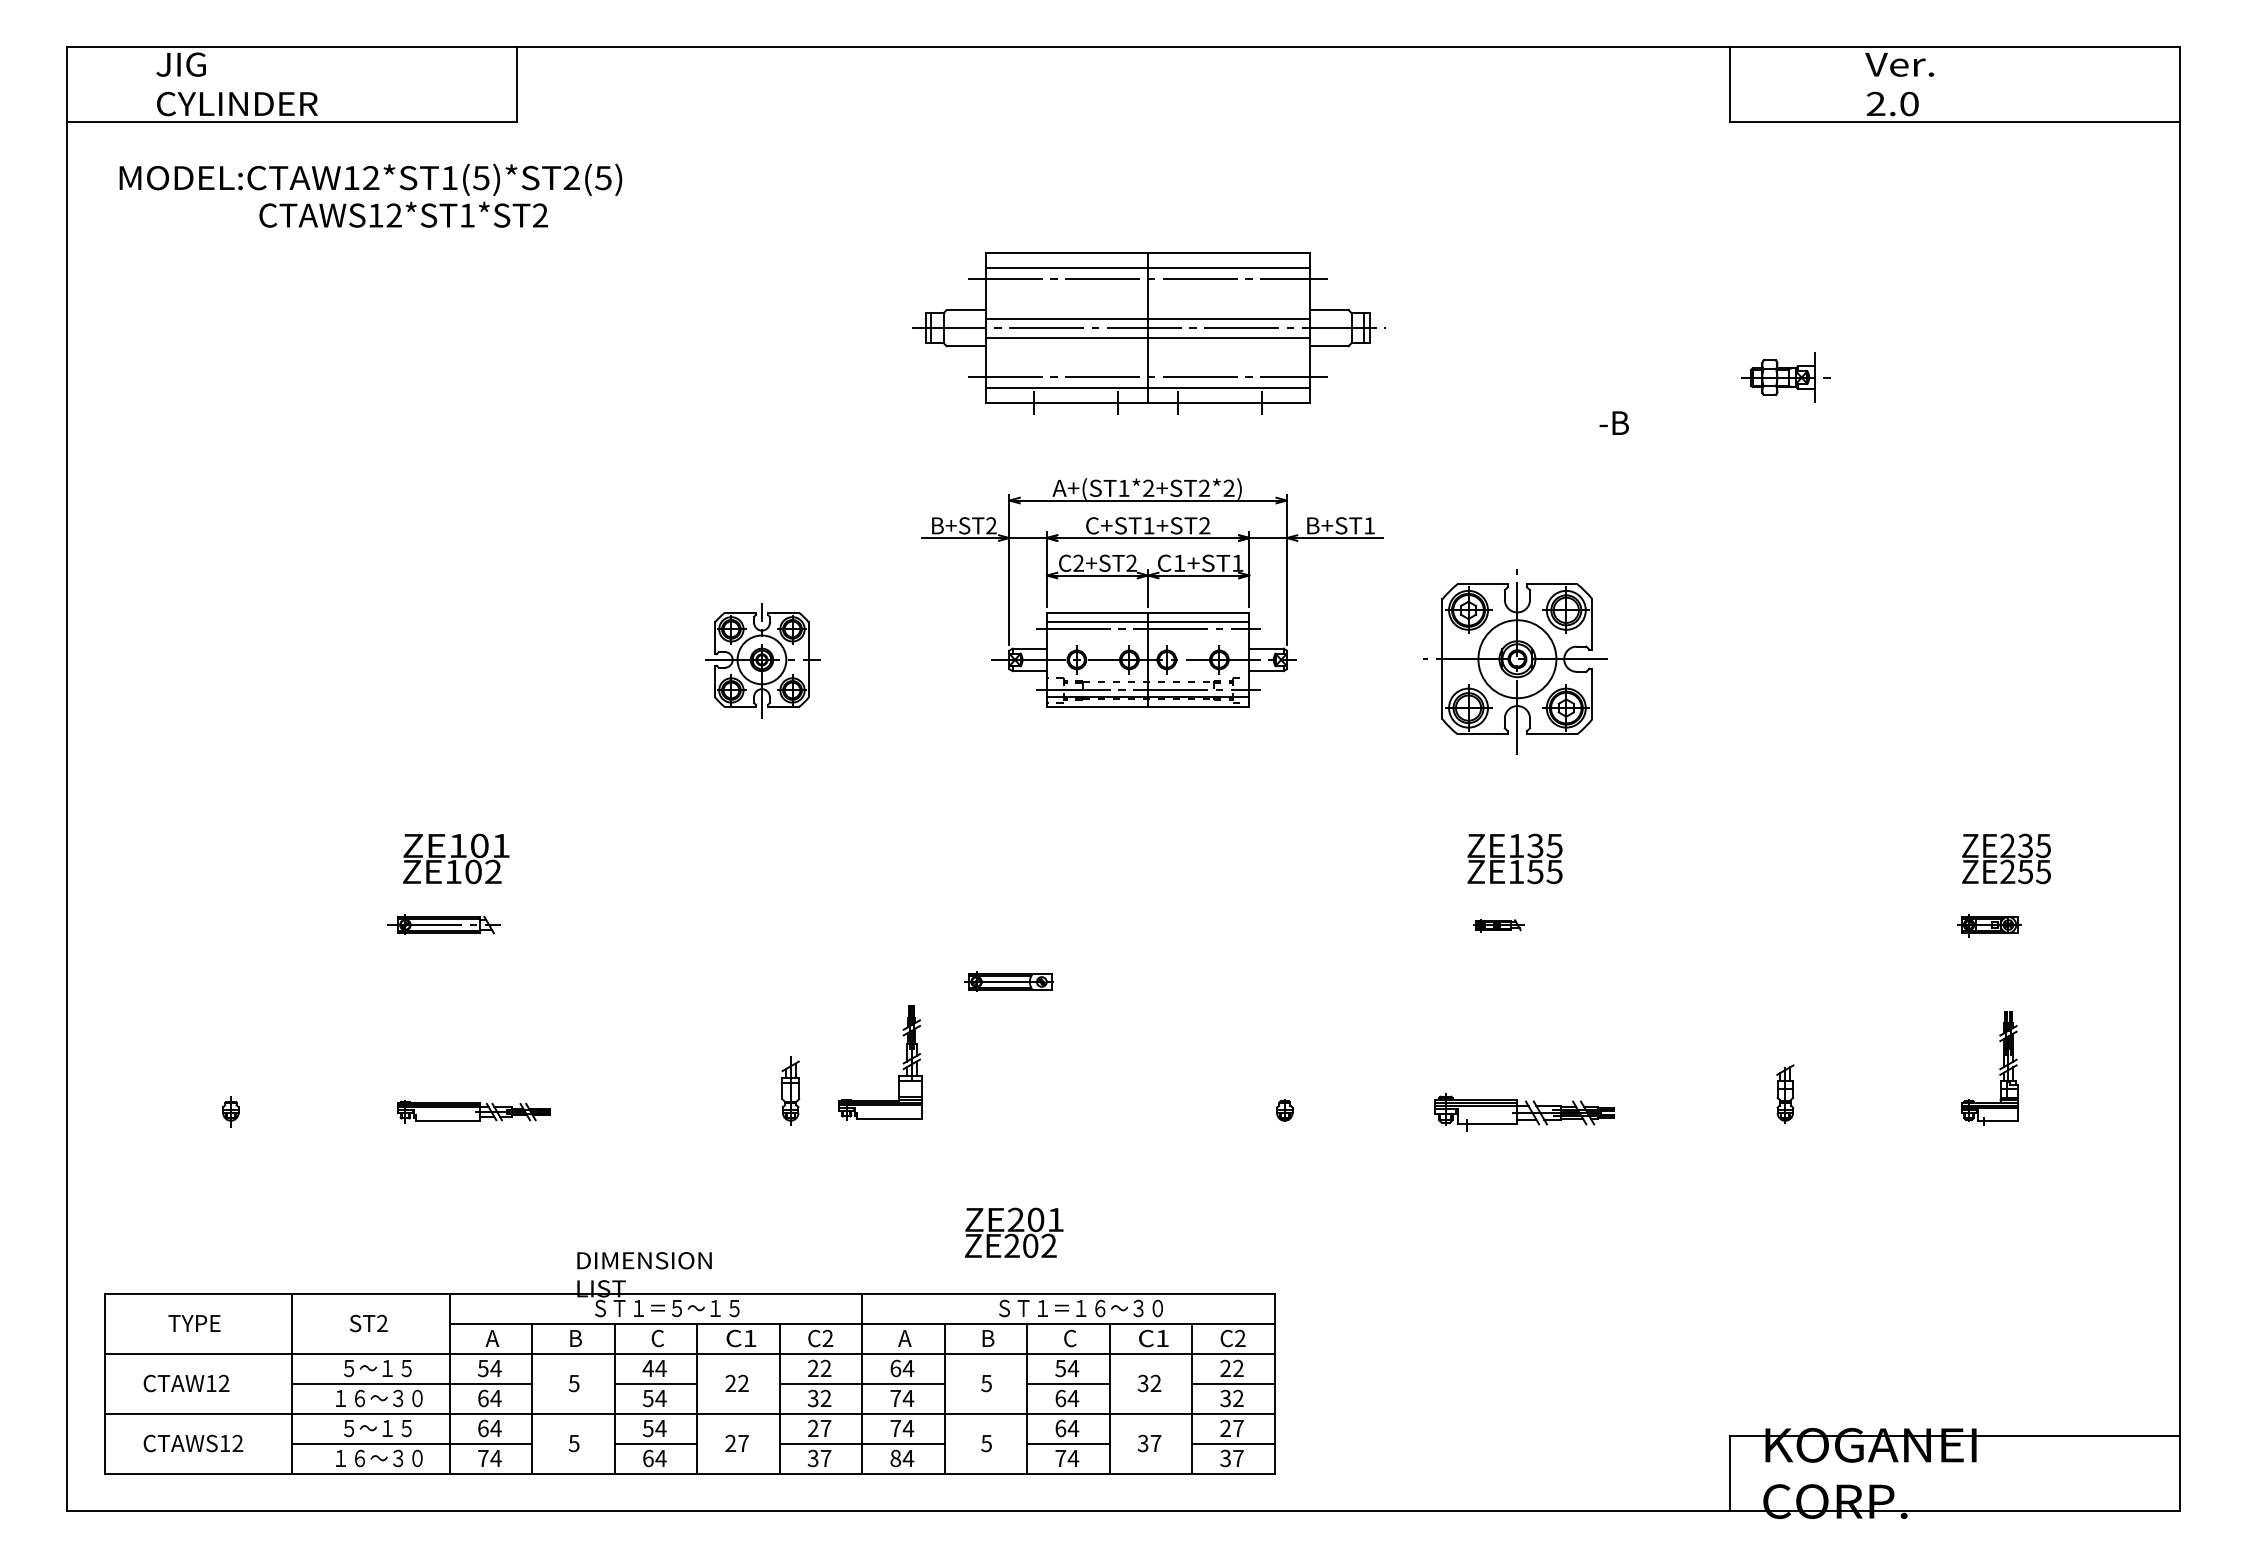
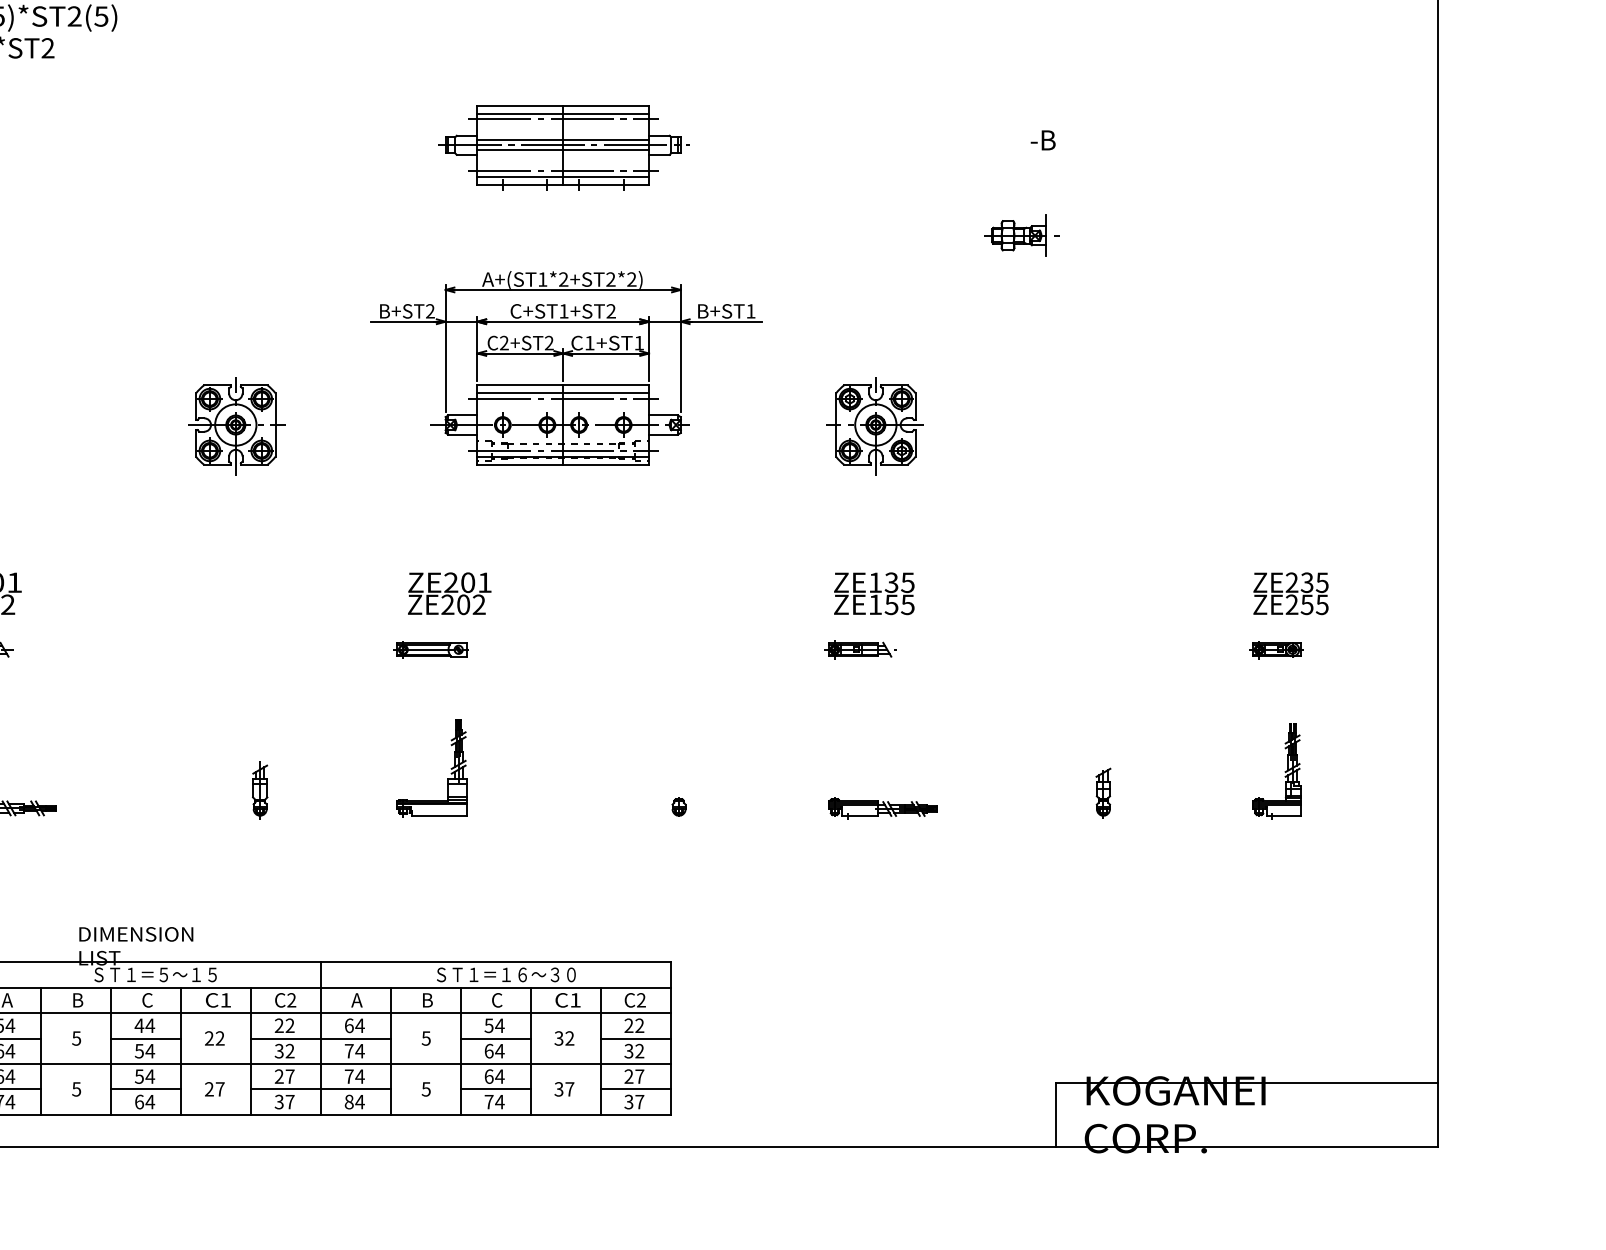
part: (1148, 332) -> (563, 147), size x0.62
part: (1785, 377) -> (1021, 235), moved
text: (1613, 422) -> (1042, 139), moved
part: (1515, 660) -> (874, 425), size x0.62
part: (1498, 925) -> (860, 650), size x1.67
part: (1008, 981) -> (430, 649), moved
part: (902, 1063) -> (450, 768), moved
part: (1524, 1112) -> (882, 808), size x0.71
text: (1014, 1232) -> (449, 593), moved

